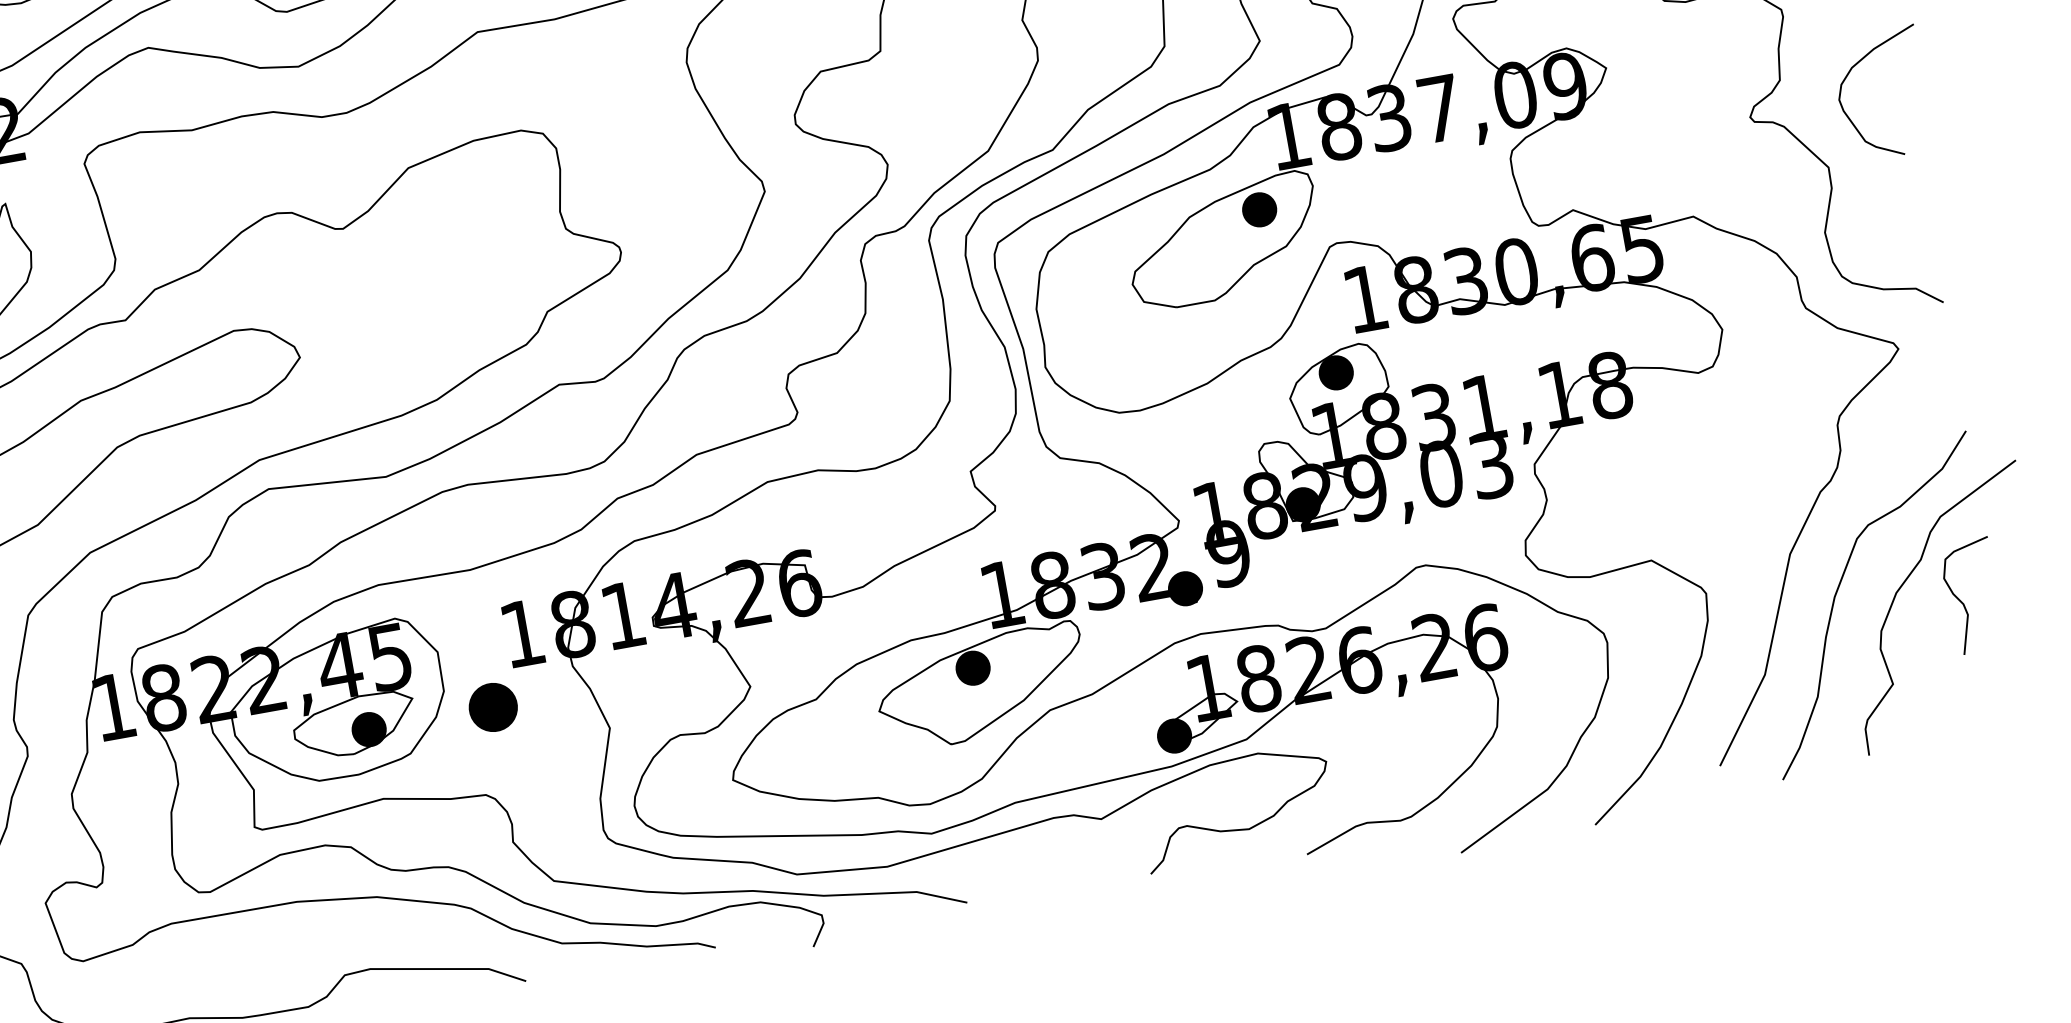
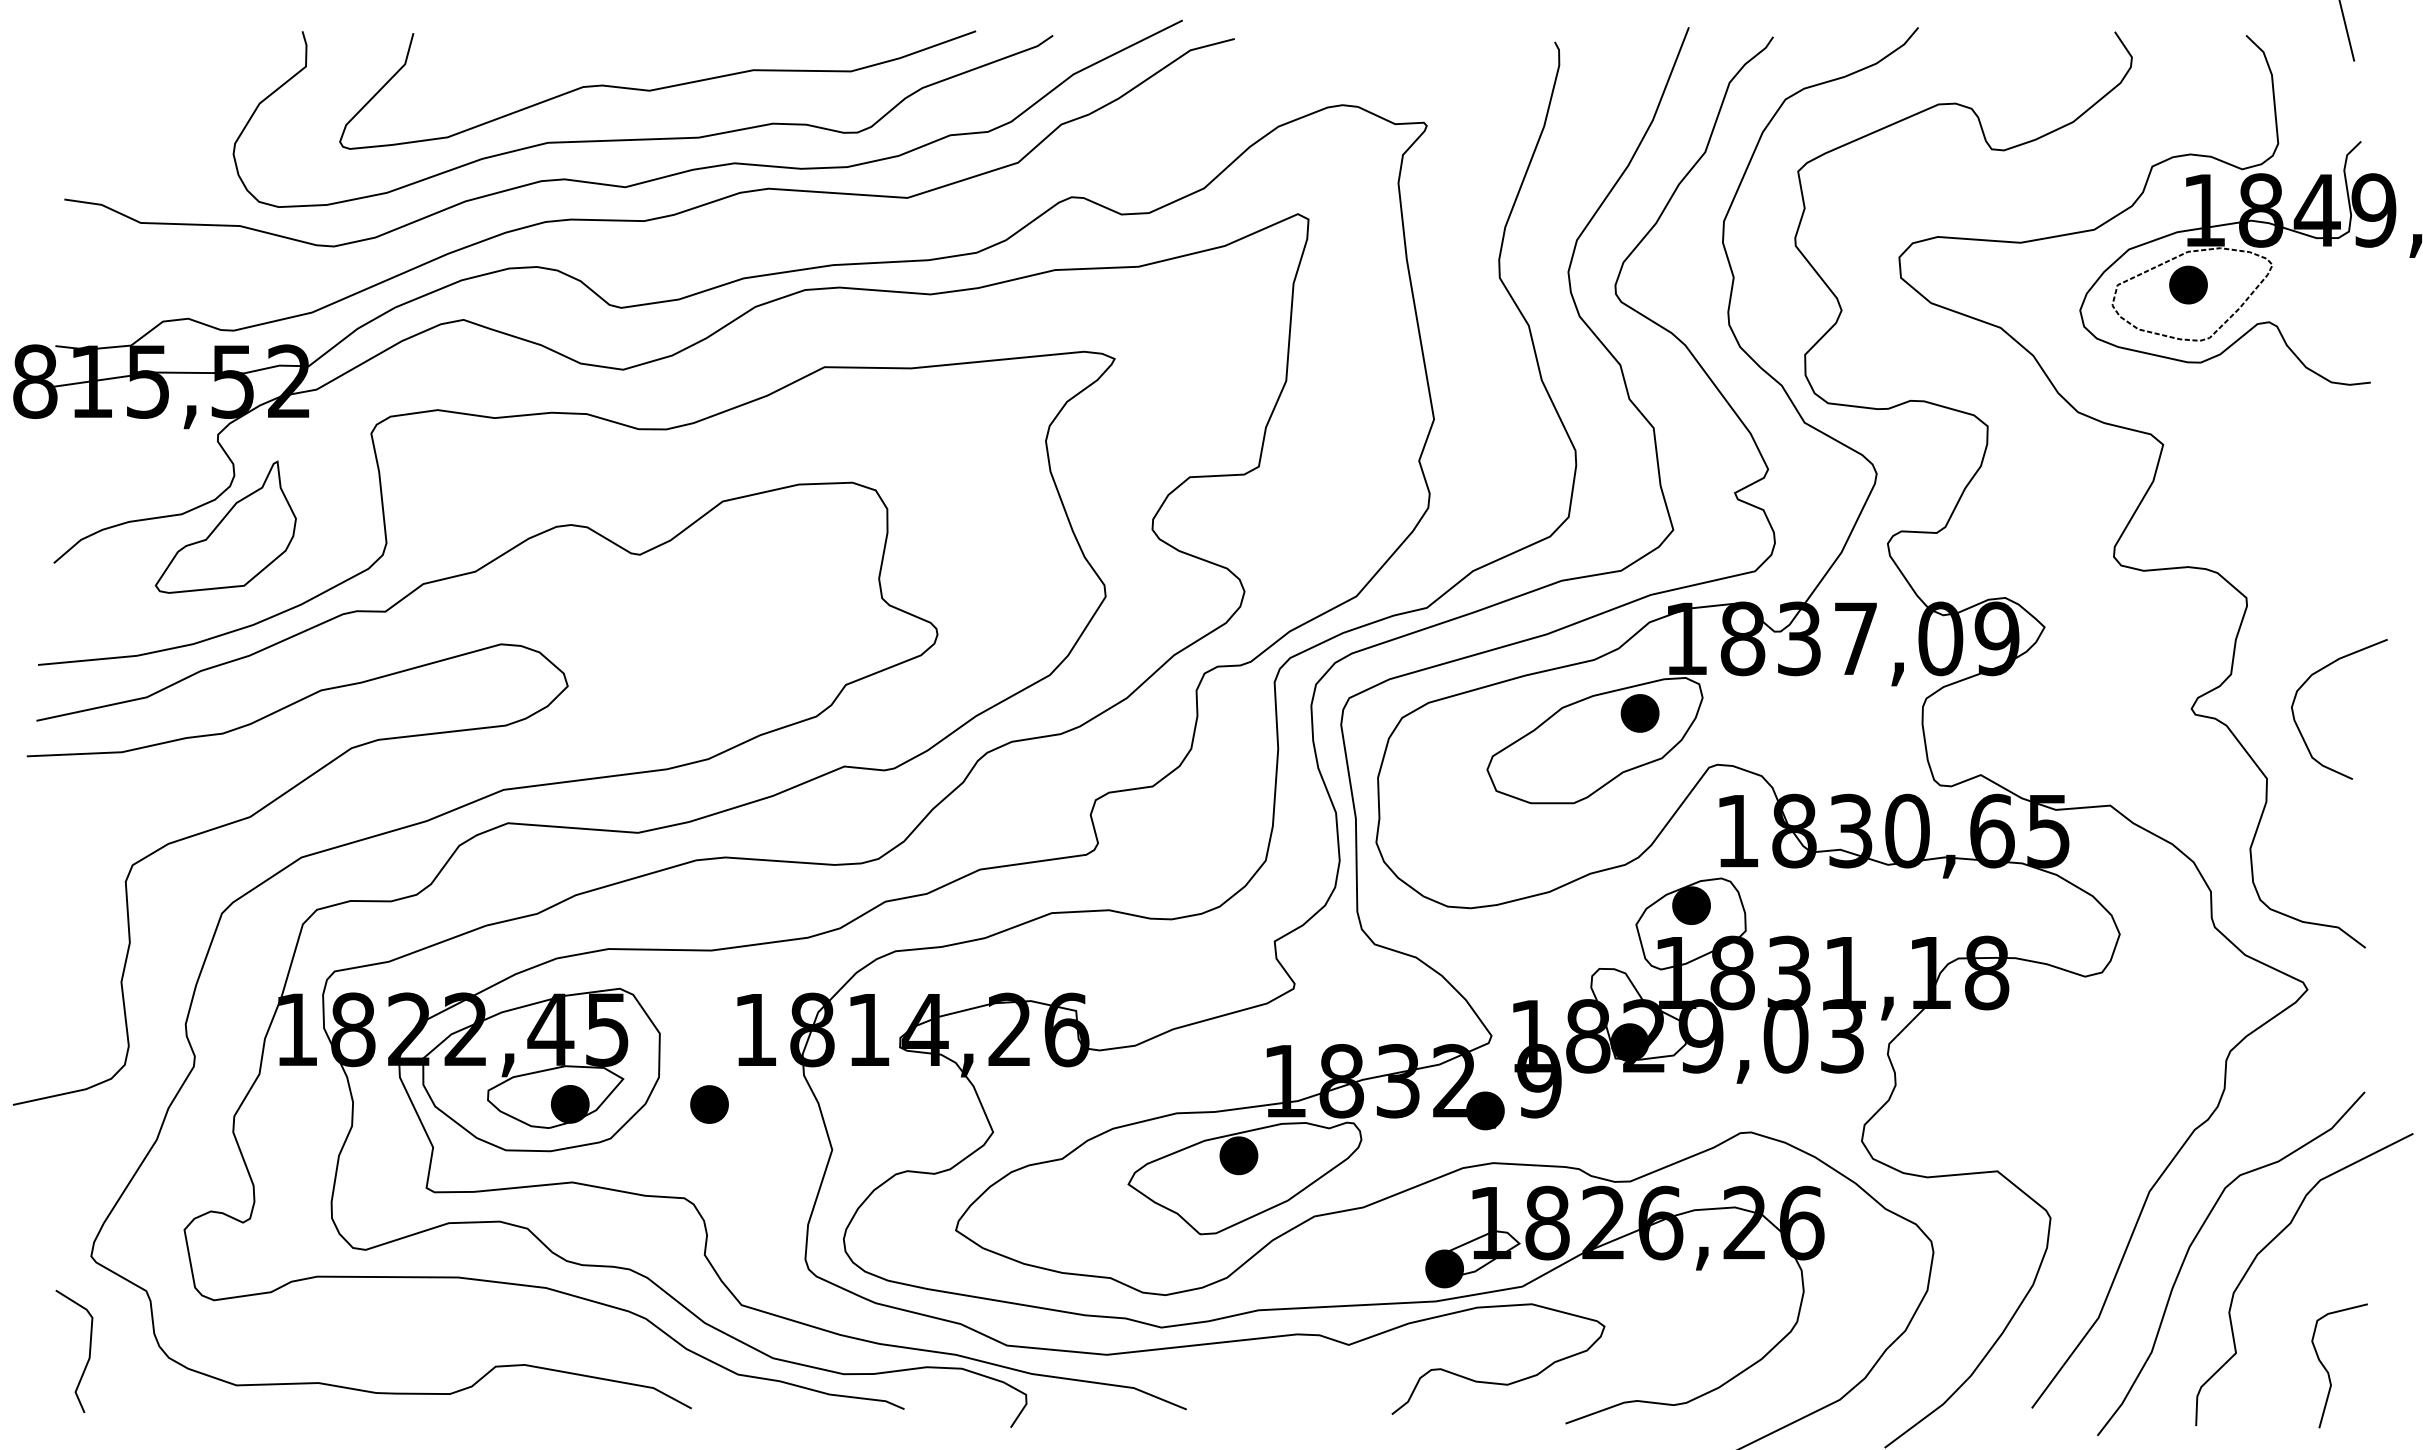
curve: (1963, 602) -> (2328, 1371), moved
part: (493, 707) -> (709, 1104), size x0.71

